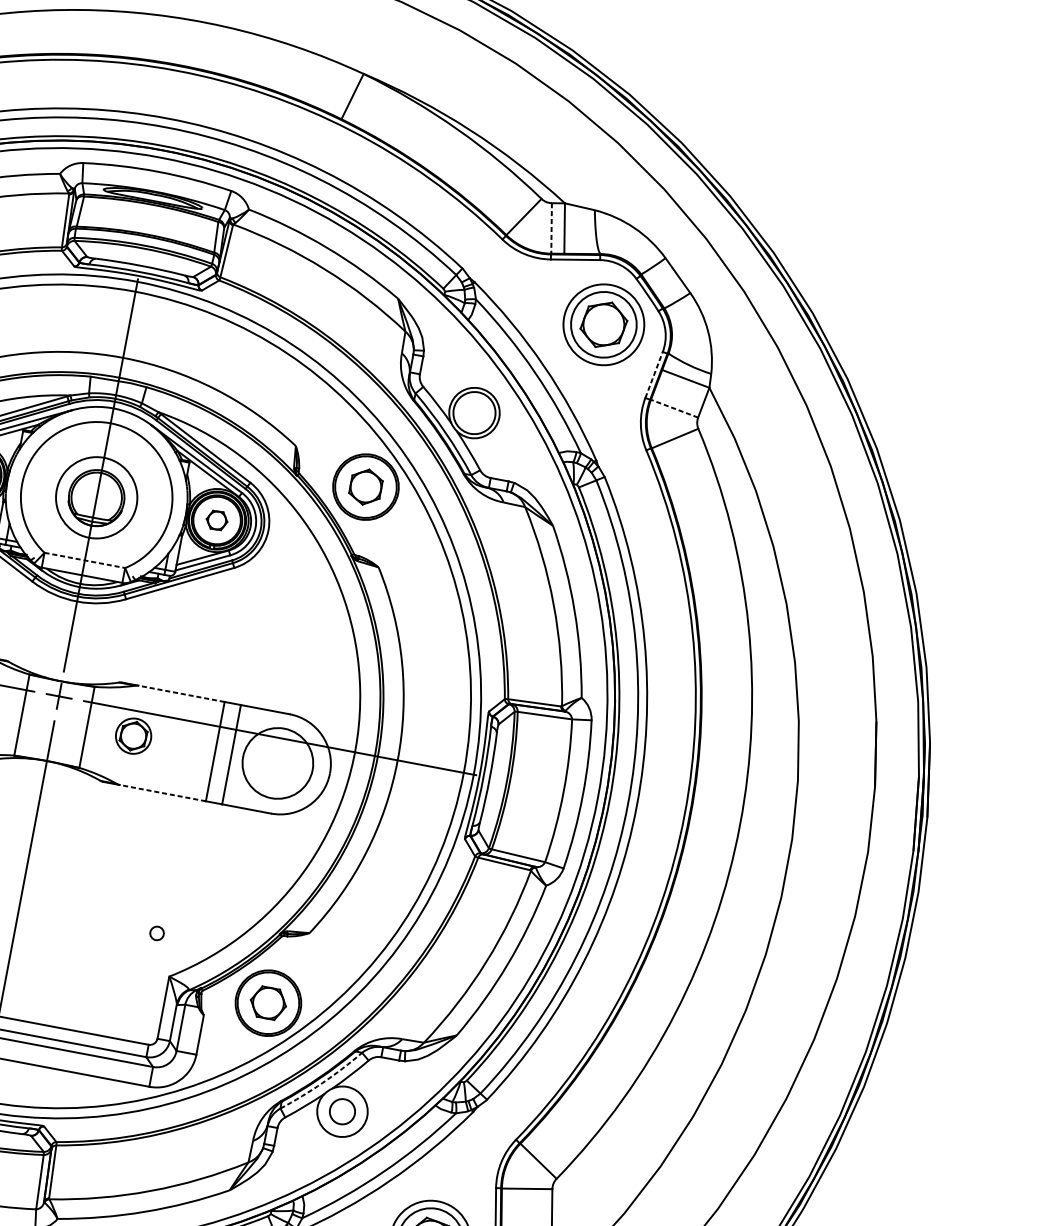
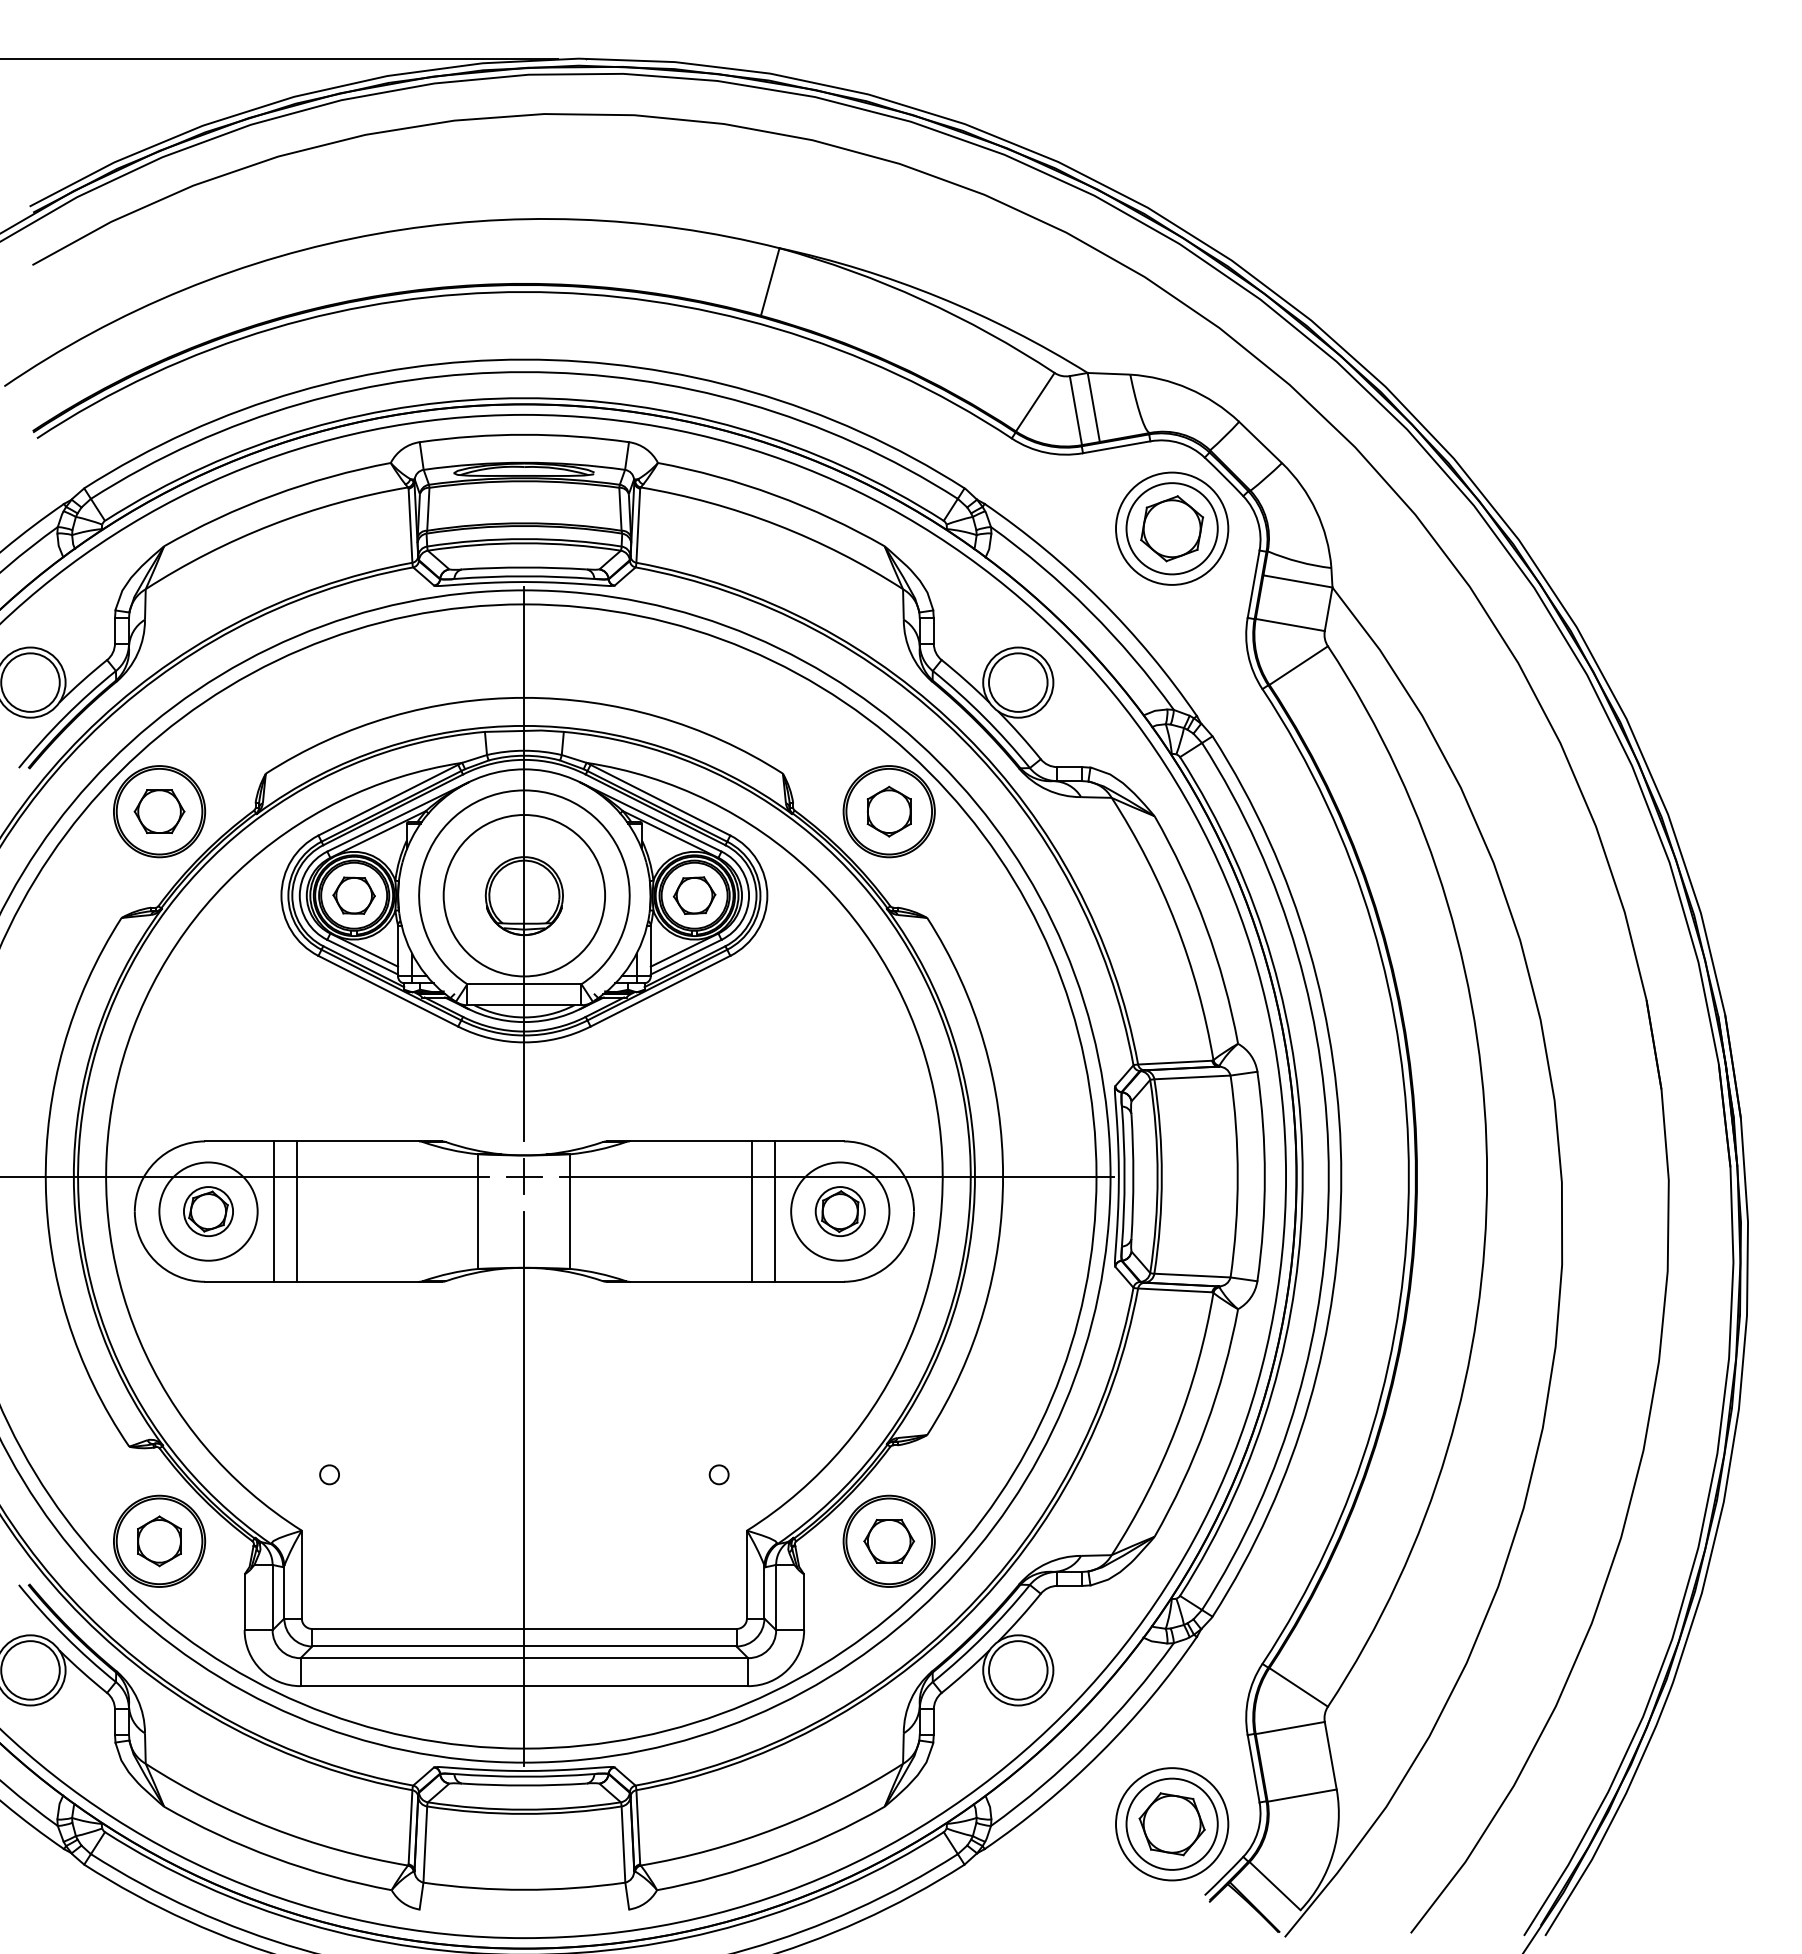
line: (551, 229) -> (1076, 411), dashed -> solid
line: (654, 374) -> (1253, 583), dashed -> solid
line: (674, 408) -> (1289, 624), dashed -> solid
circle: (96, 497) -> (524, 895), size x1.43
part: (217, 520) -> (694, 895), size x1.43
line: (84, 560) -> (524, 984), dashed -> solid
line: (181, 693) -> (690, 1141), dashed -> solid
part: (133, 736) -> (839, 1211), moved
line: (162, 792) -> (690, 1281), dashed -> solid
arc: (322, 1083) -> (983, 1636), dashed -> solid
circle: (342, 1111) -> (1018, 1670), size x1.67

